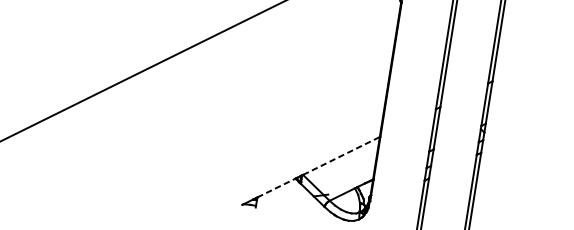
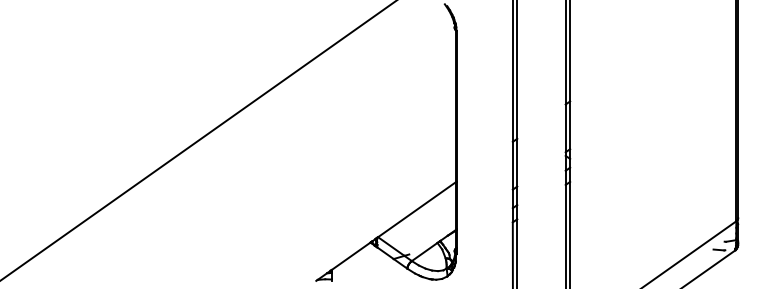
line: (341, 155) -> (417, 209), dashed -> solid
line: (276, 188) -> (351, 256), dashed -> solid

